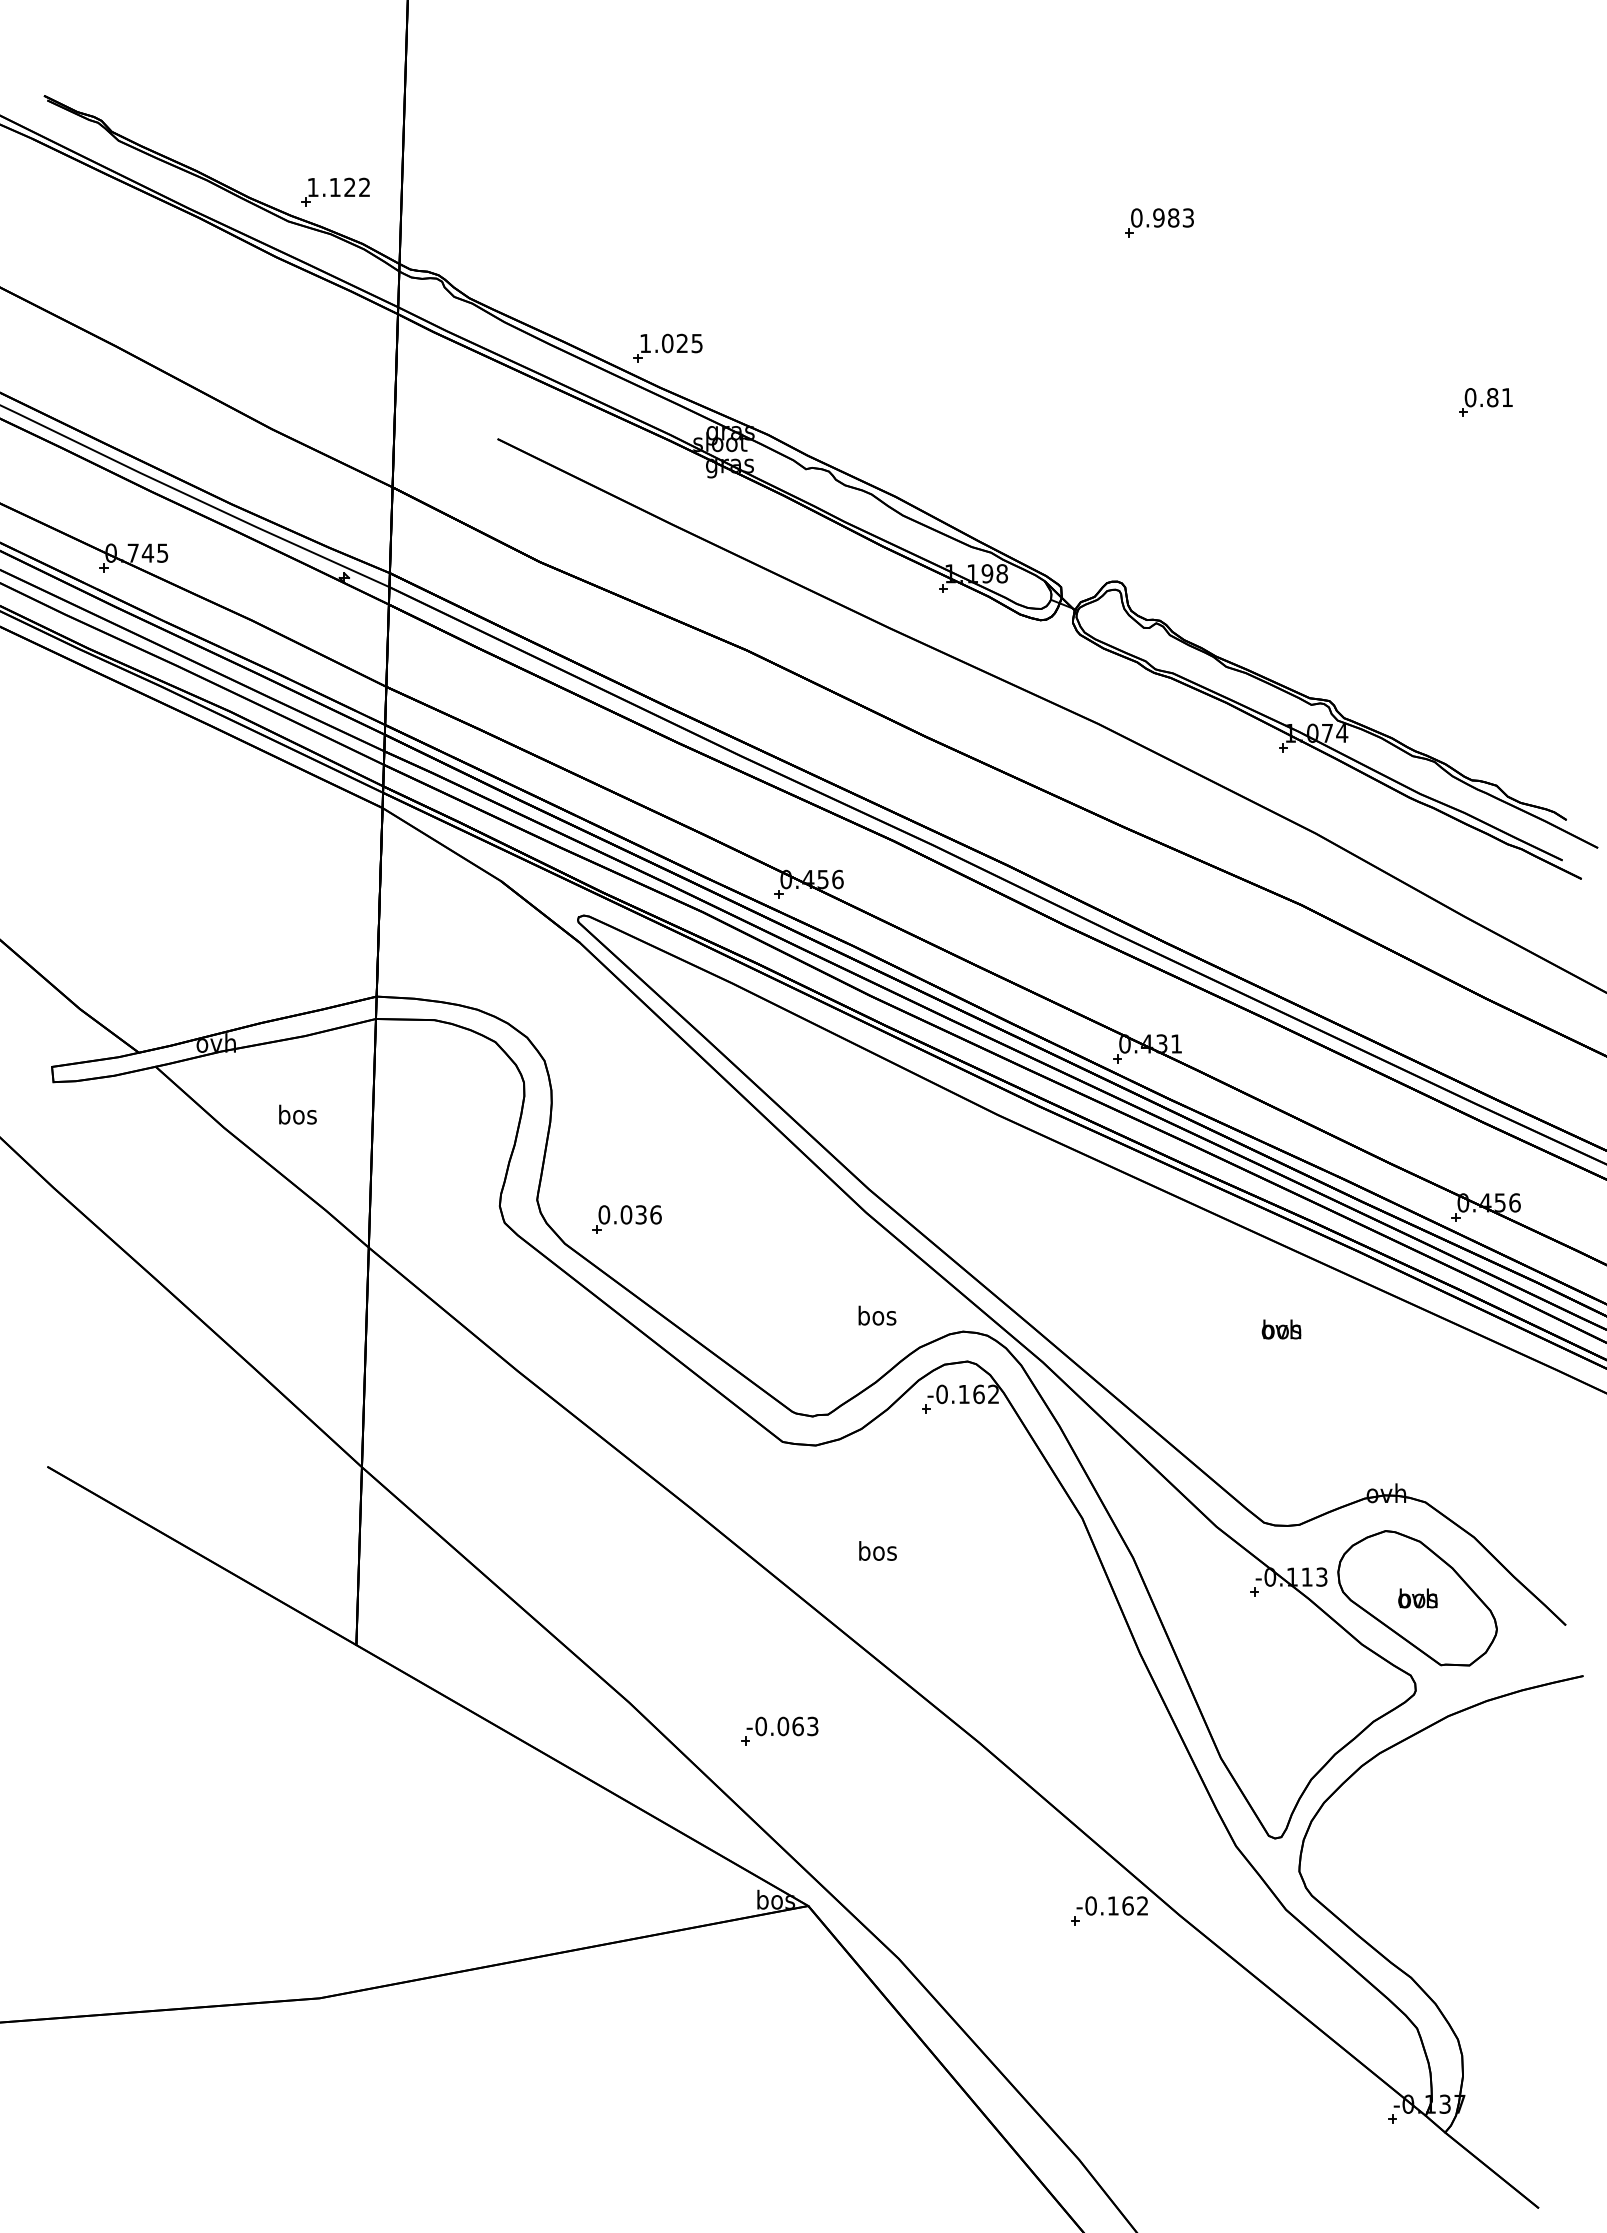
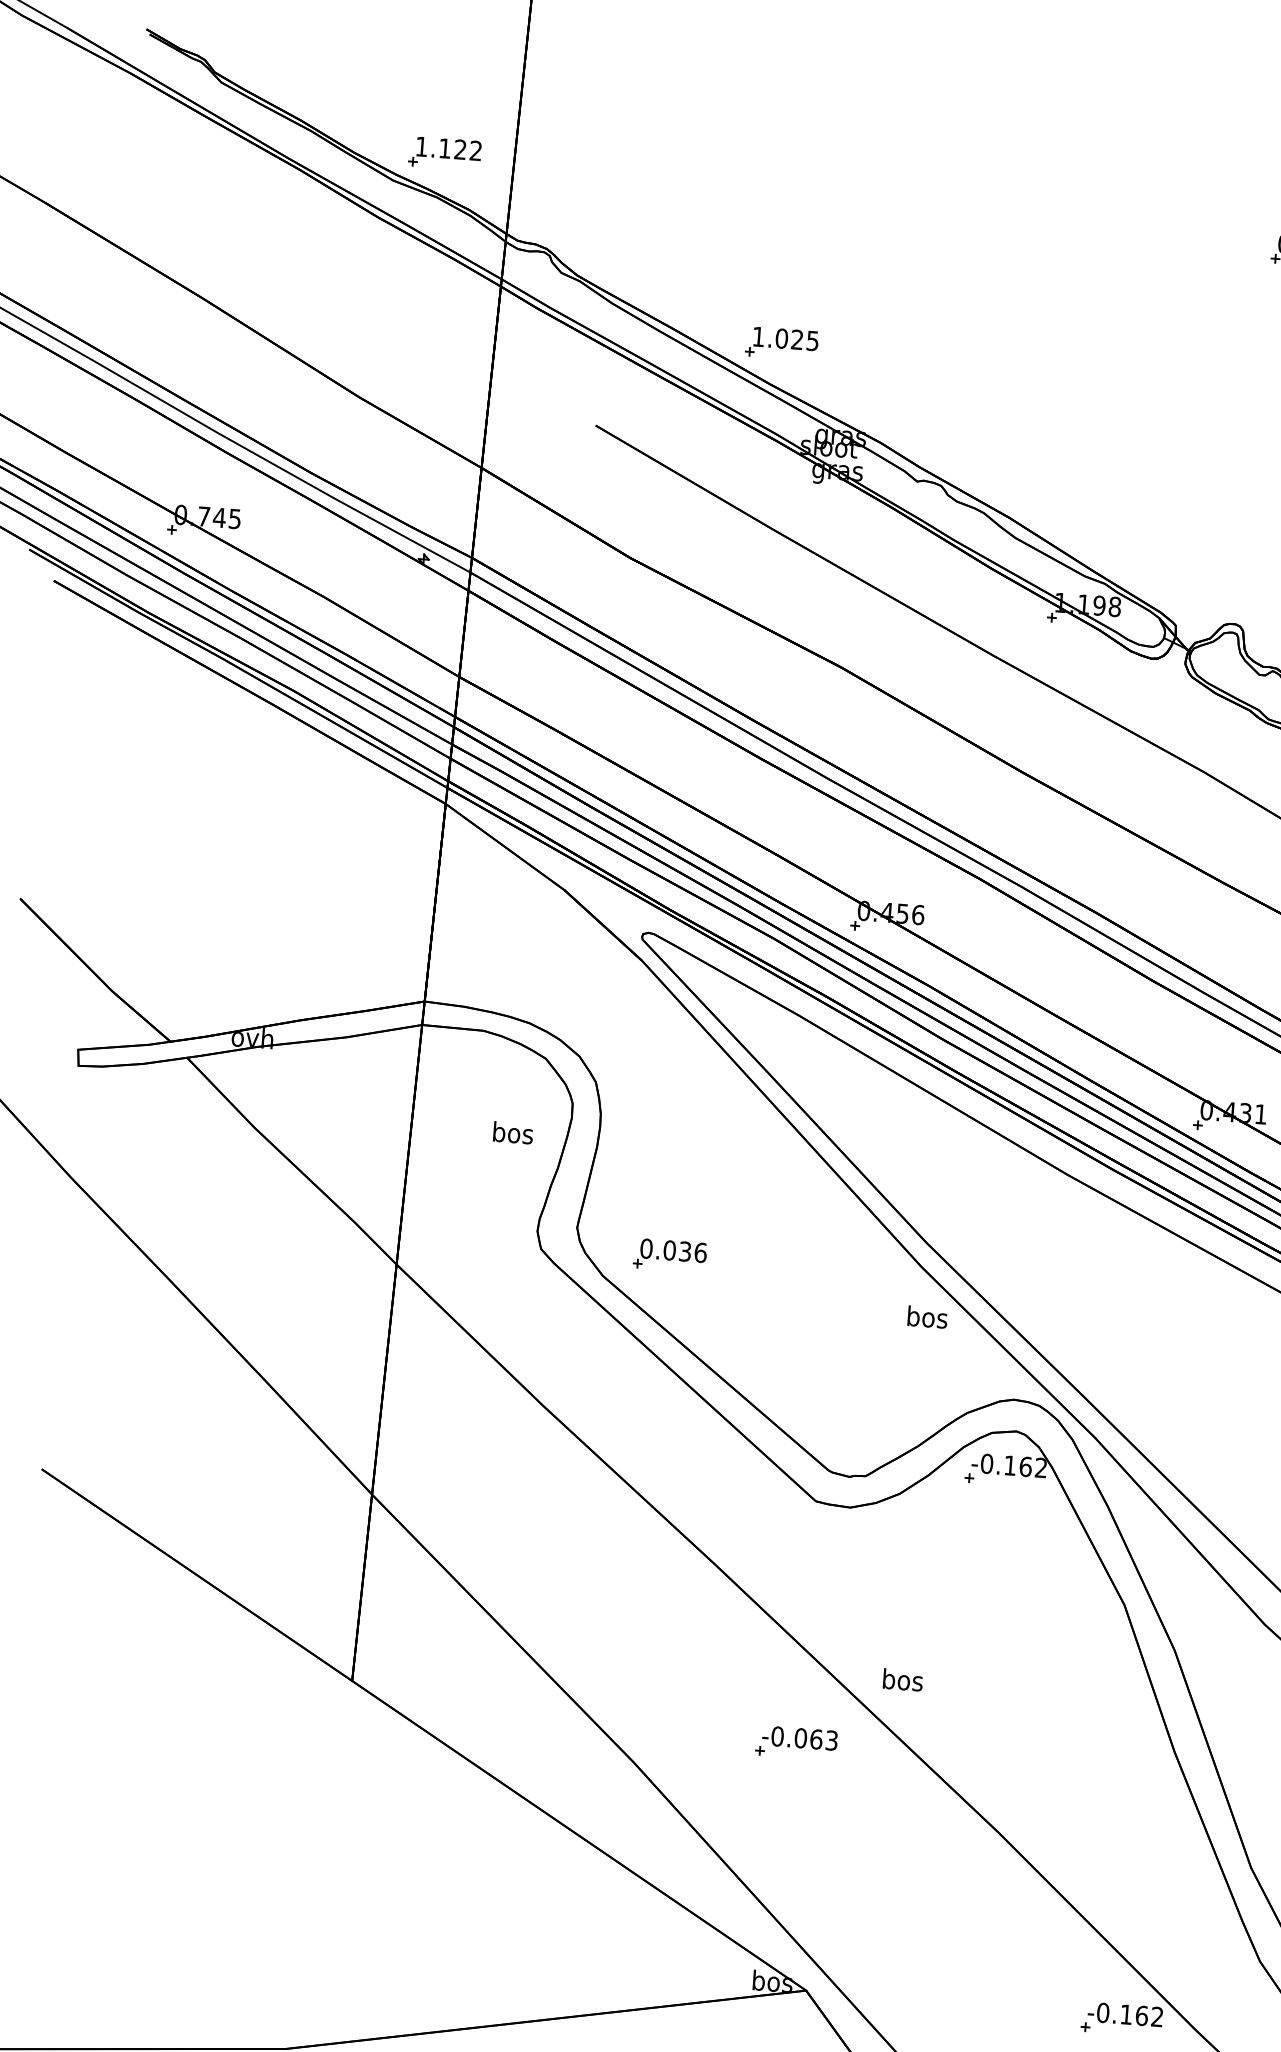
text: (297, 1114) -> (512, 1132), moved
text: (877, 1315) -> (927, 1316), moved
text: (877, 1550) -> (902, 1679), moved
part: (779, 1730) -> (796, 1742), moved

